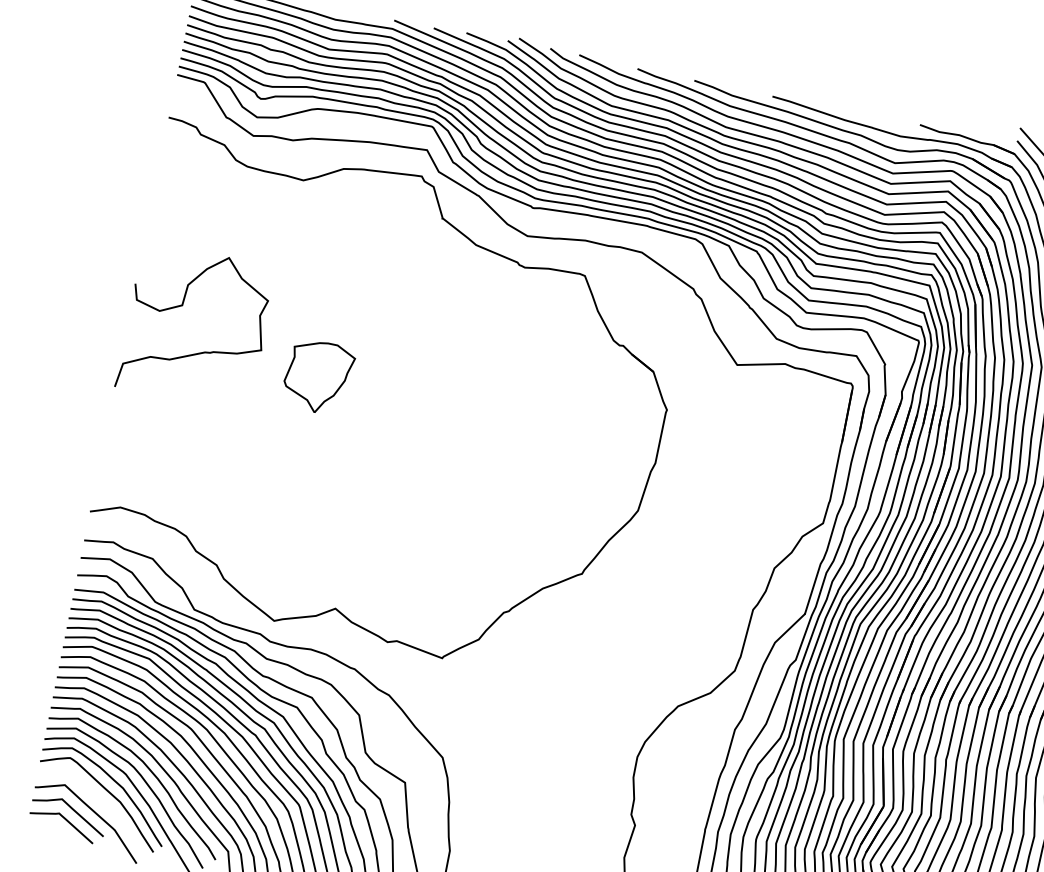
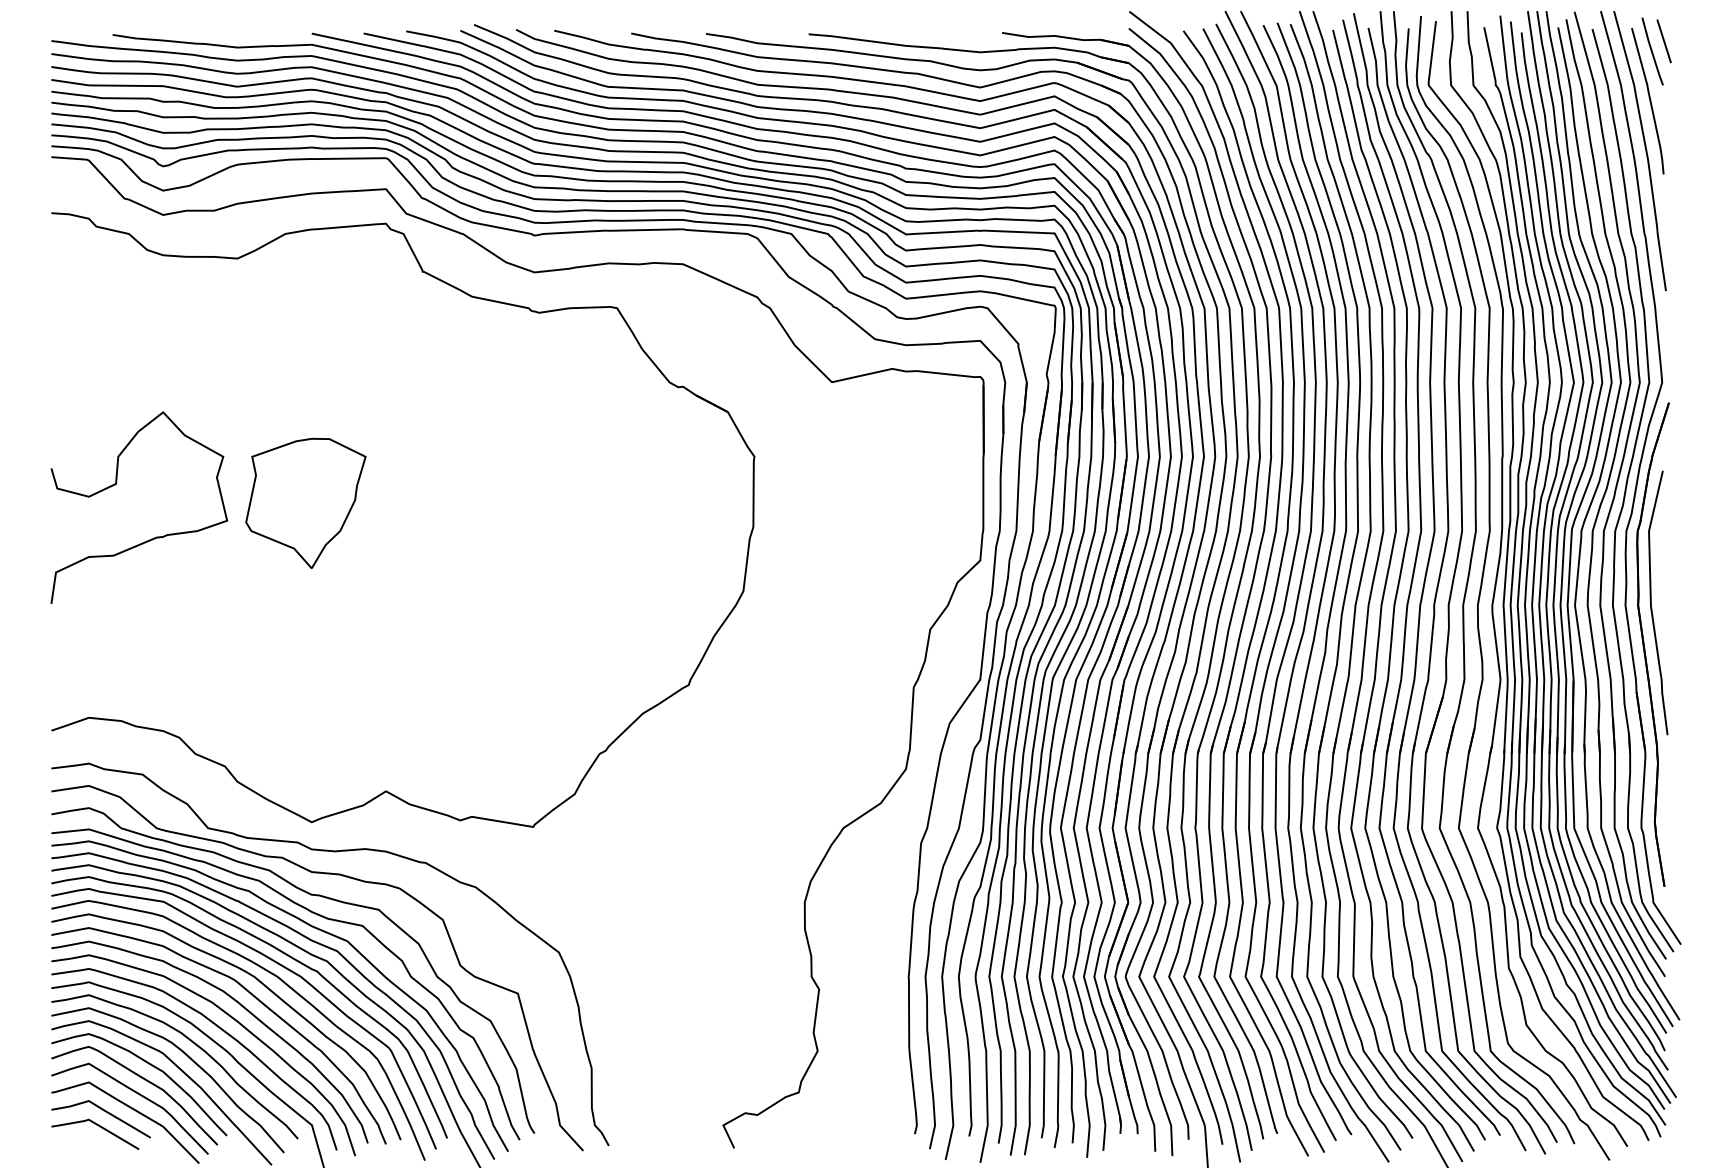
curve: (182, 305) -> (116, 484), moved
part: (317, 377) -> (305, 503), size x1.43
curve: (100, 801) -> (137, 1094), added

